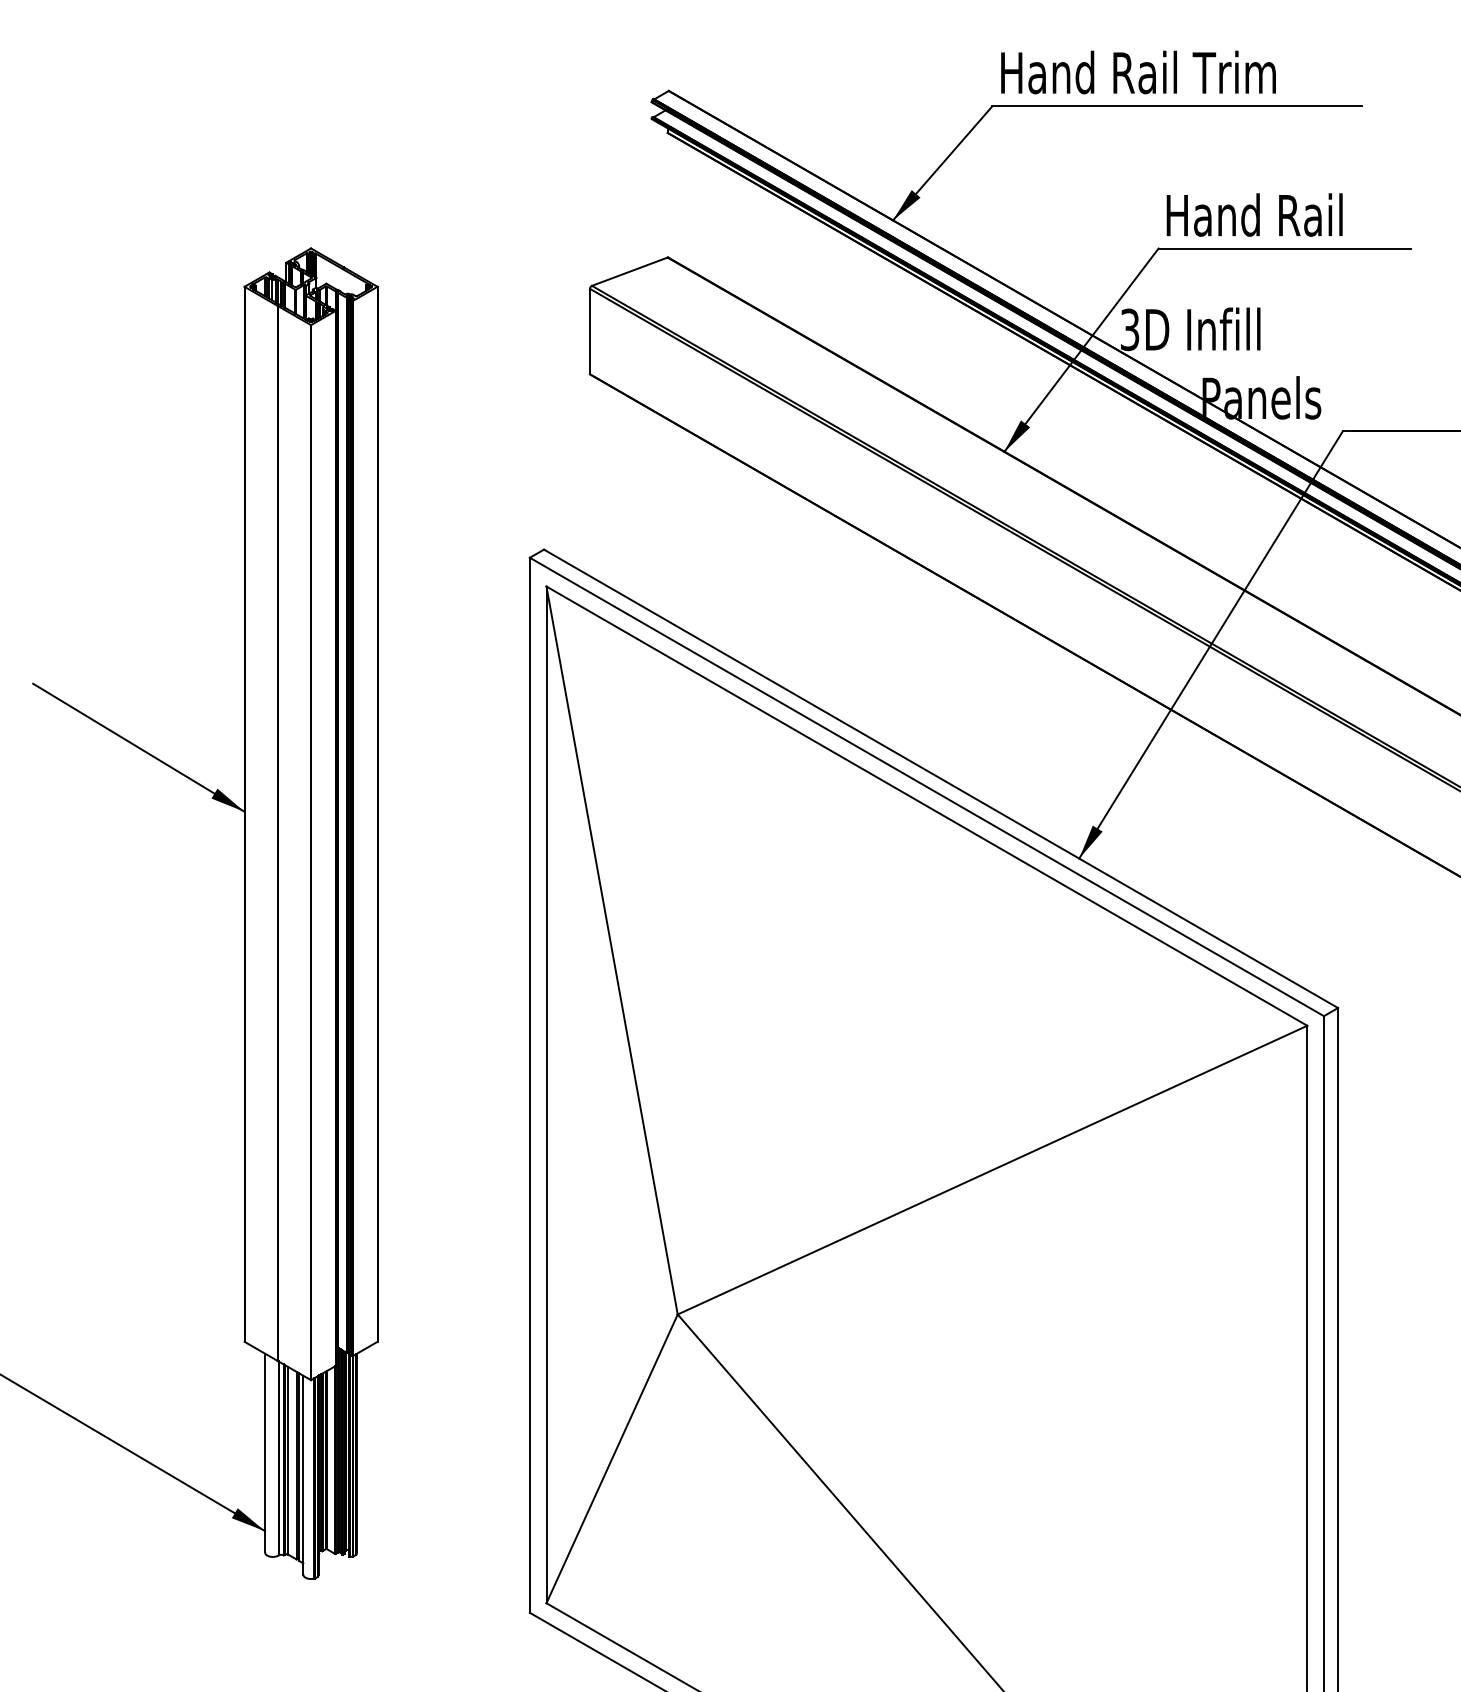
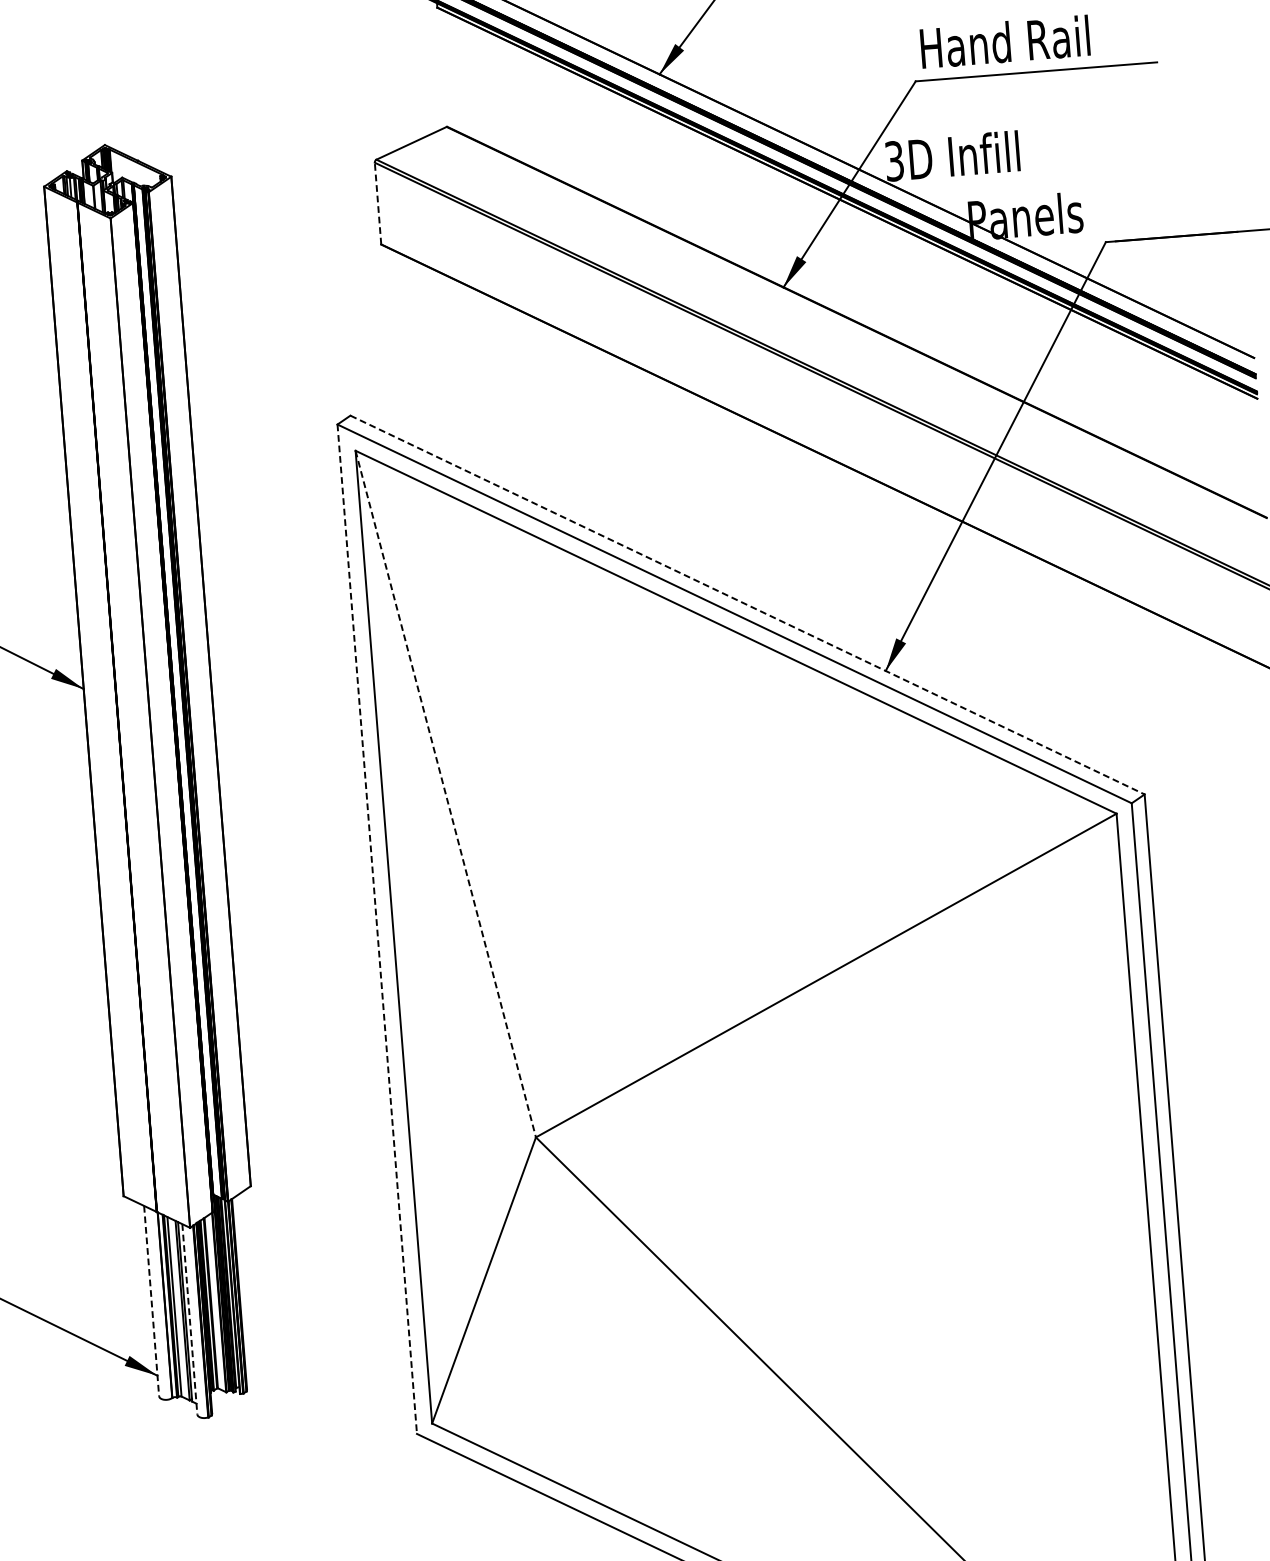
line: (590, 331) -> (378, 203), solid -> dashed
line: (941, 779) -> (748, 605), solid -> dashed
line: (612, 950) -> (446, 794), solid -> dashed
line: (529, 1085) -> (376, 929), solid -> dashed
line: (265, 1453) -> (152, 1301), solid -> dashed
line: (303, 1475) -> (190, 1319), solid -> dashed

